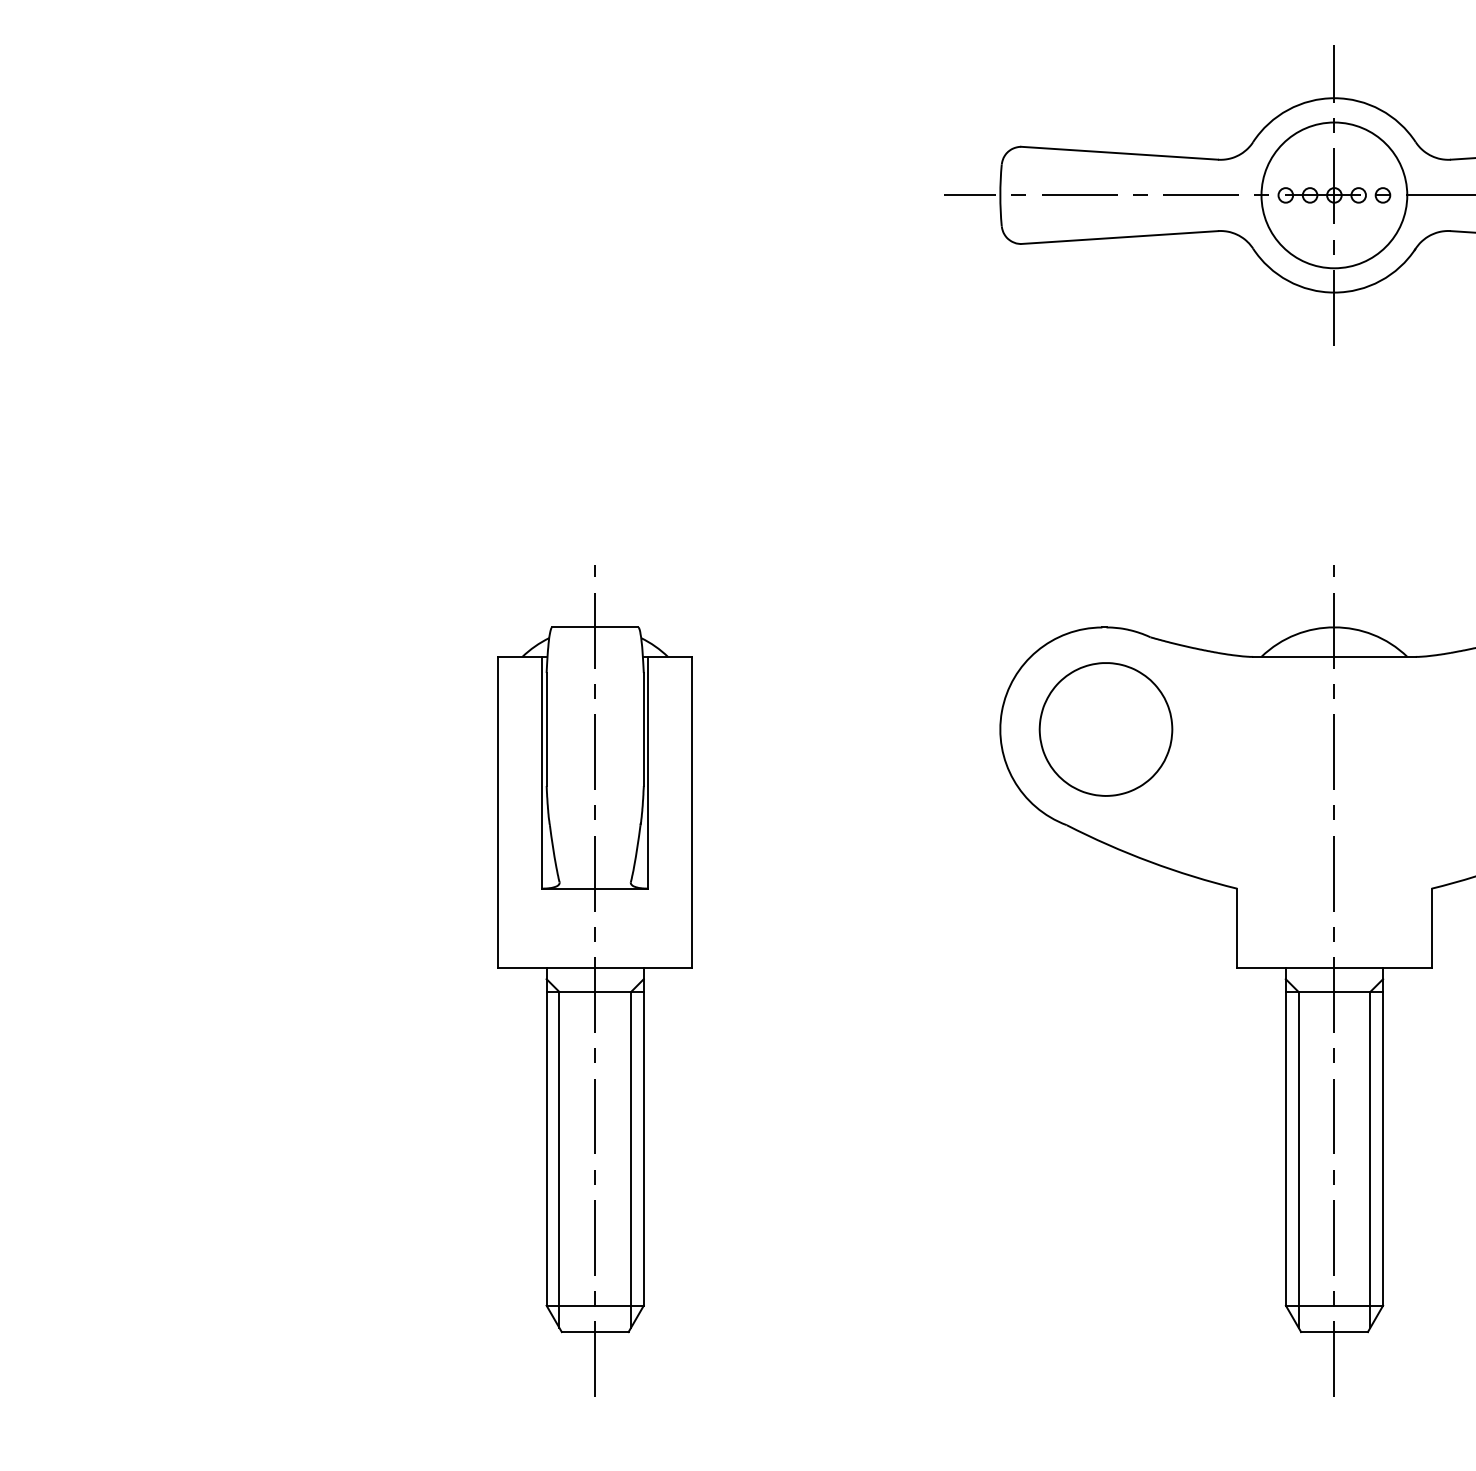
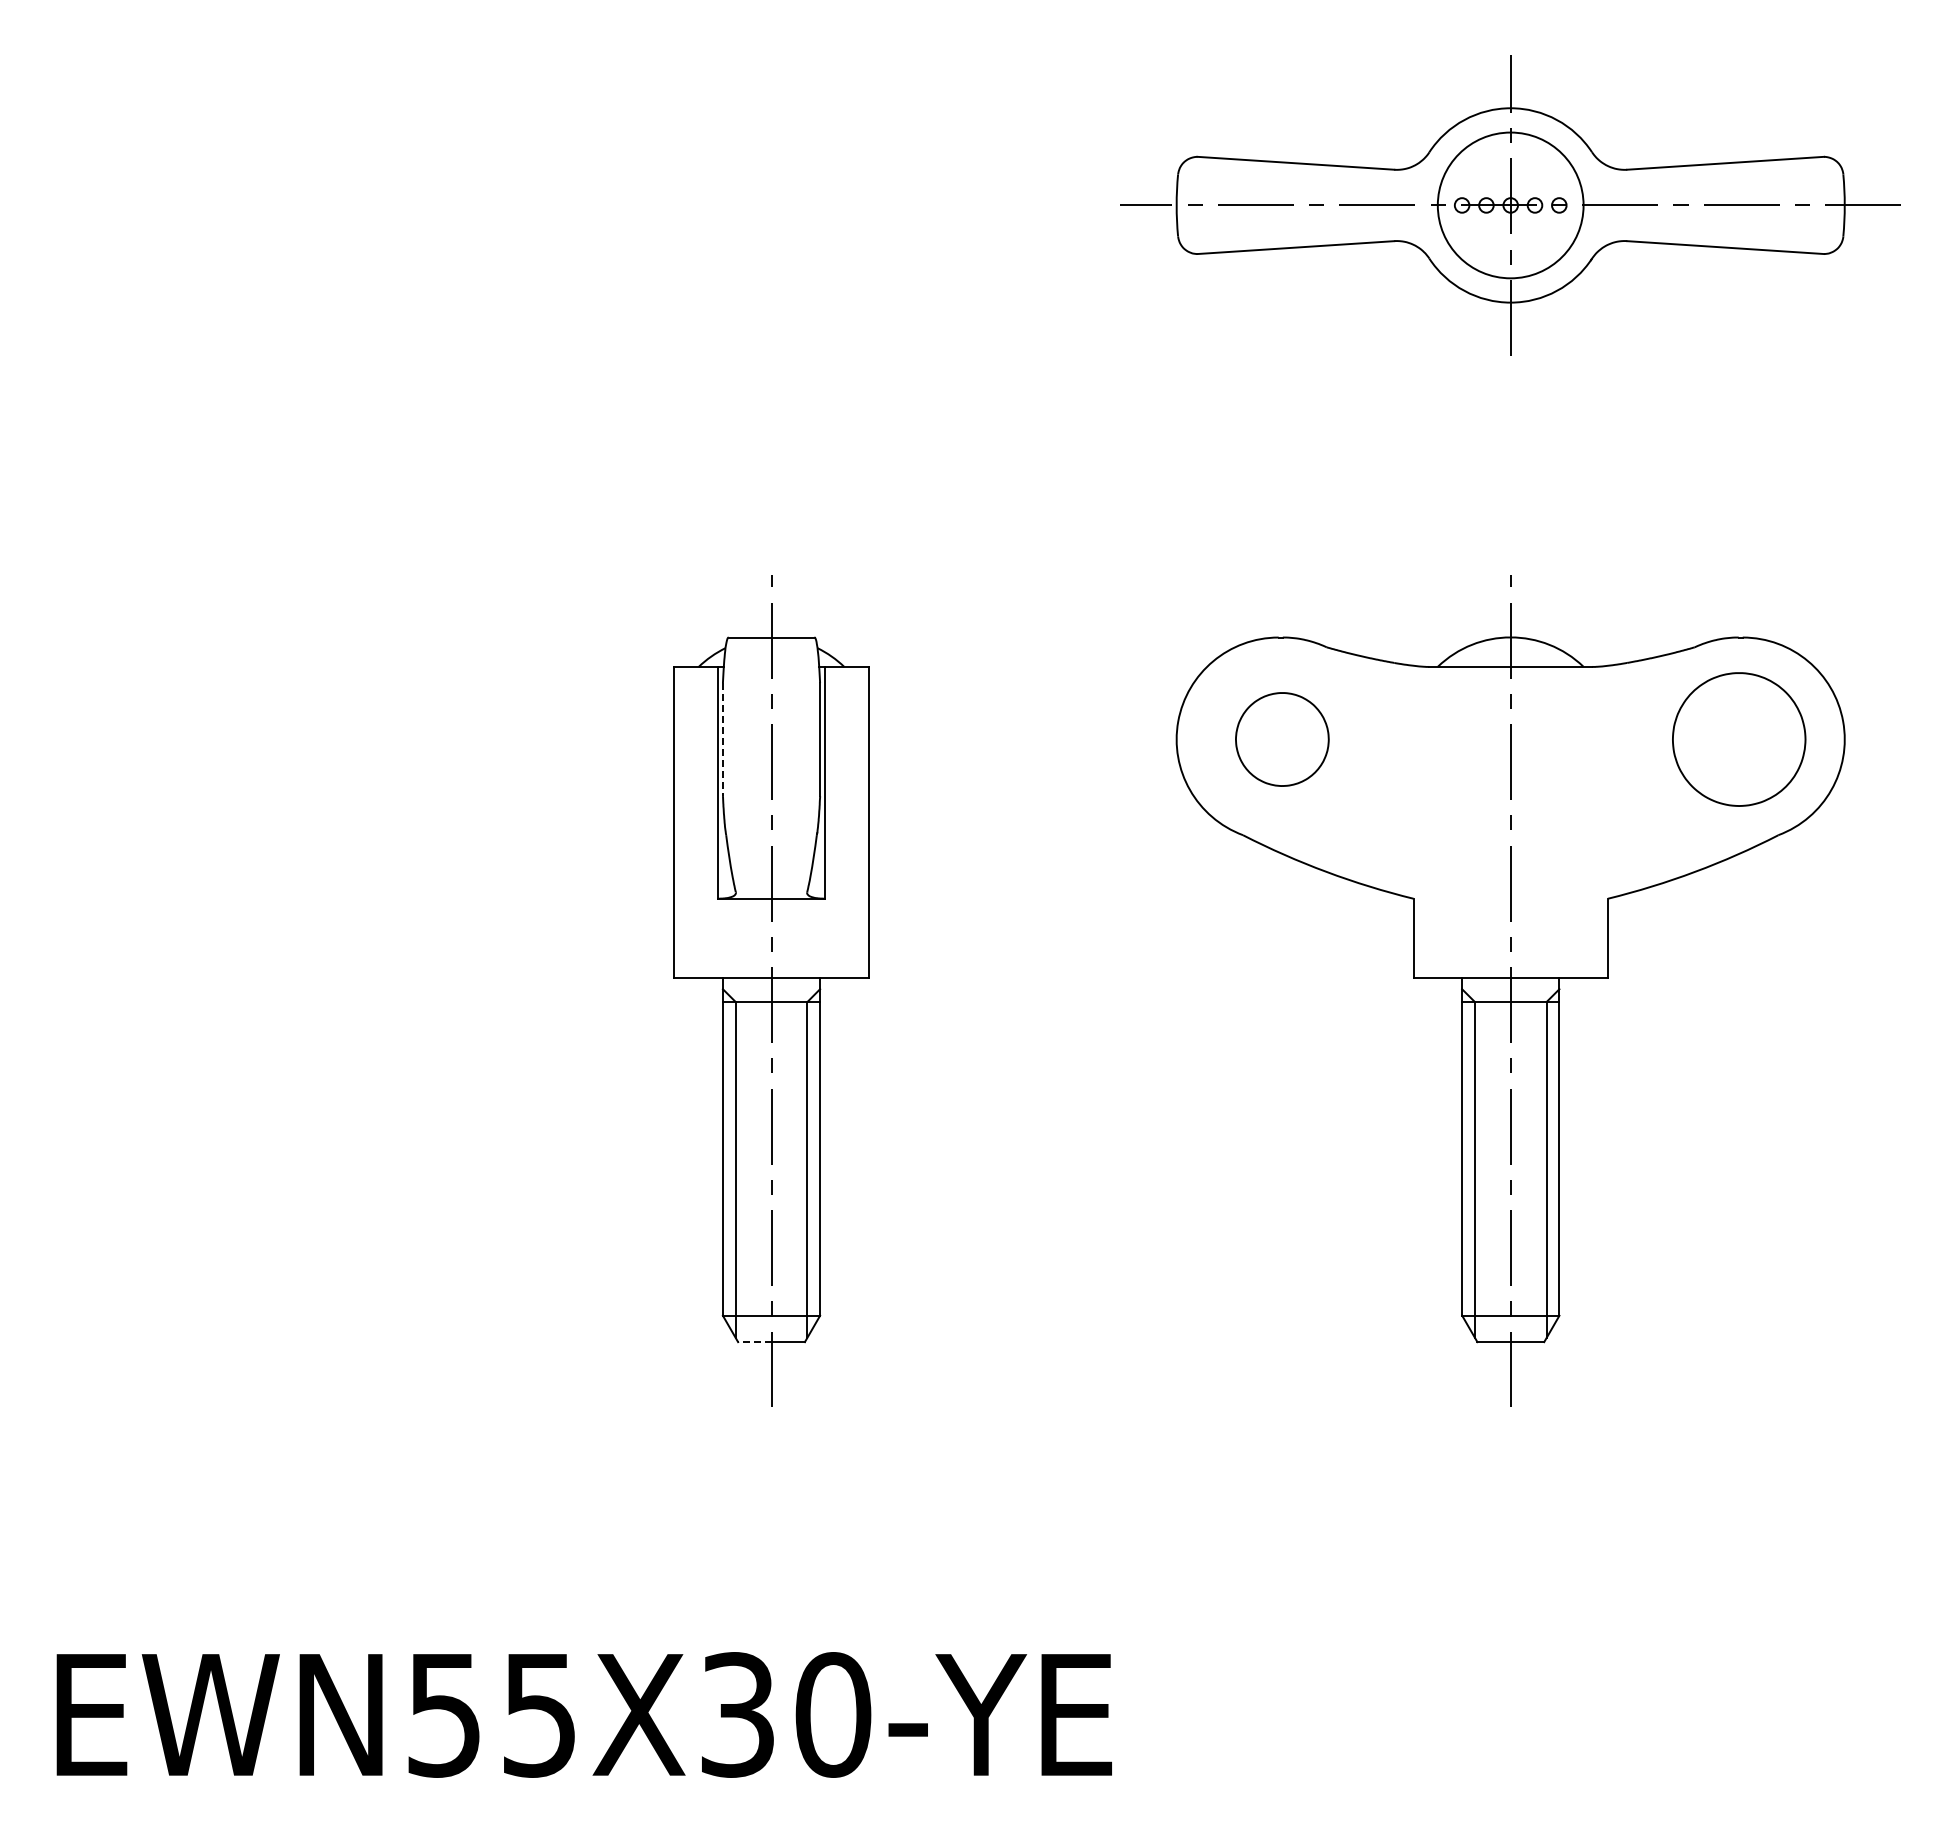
part: (1106, 729) -> (1282, 739), size x0.7
line: (546, 730) -> (722, 740), solid -> dashed
line: (578, 1332) -> (754, 1342), solid -> dashed

